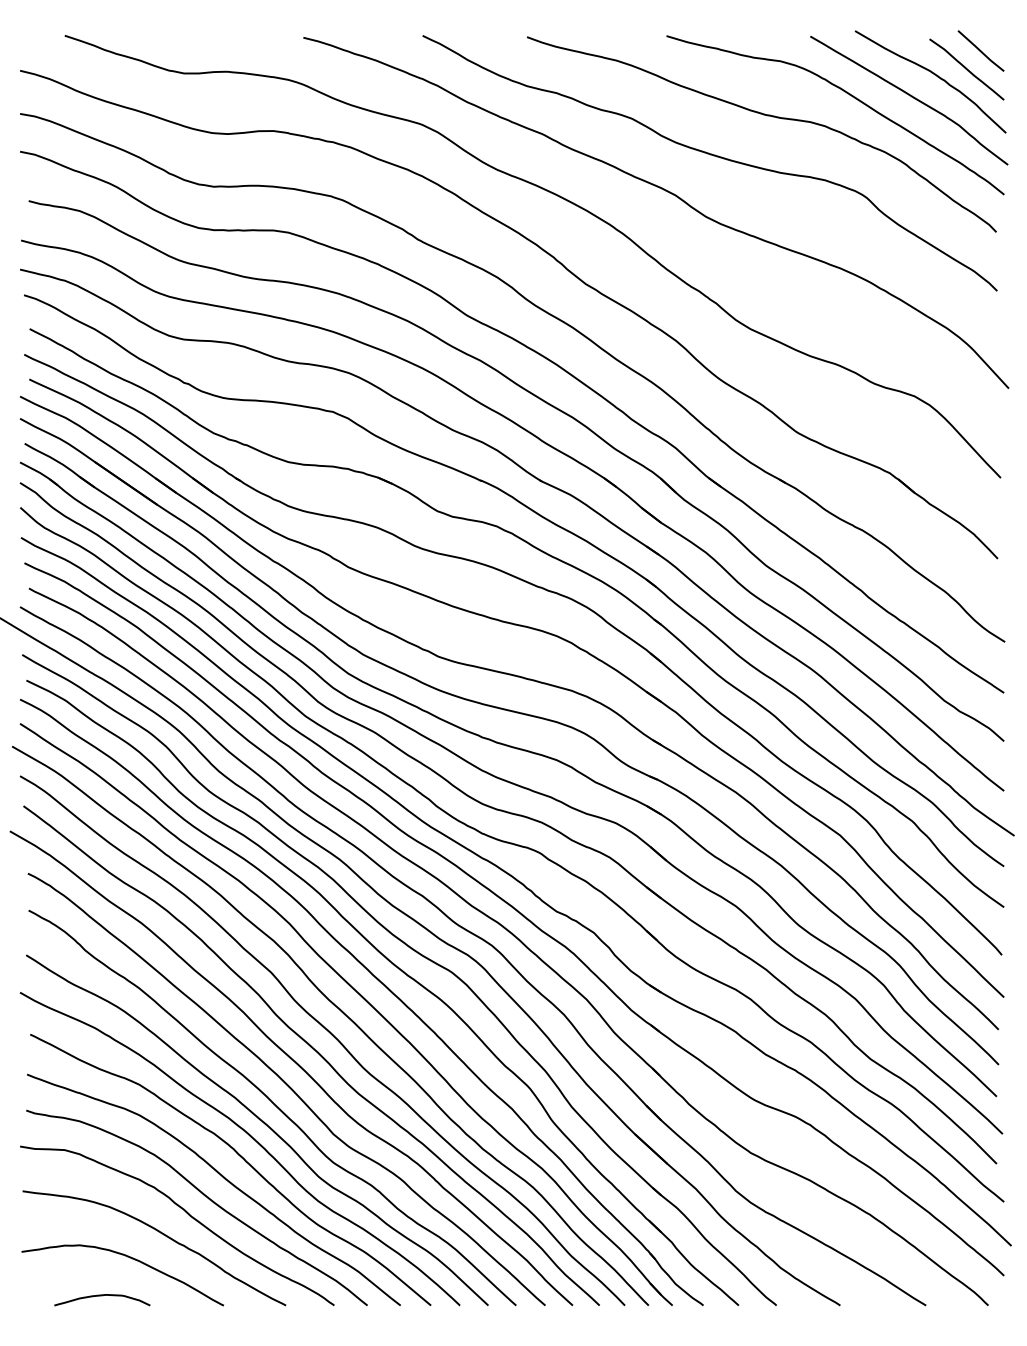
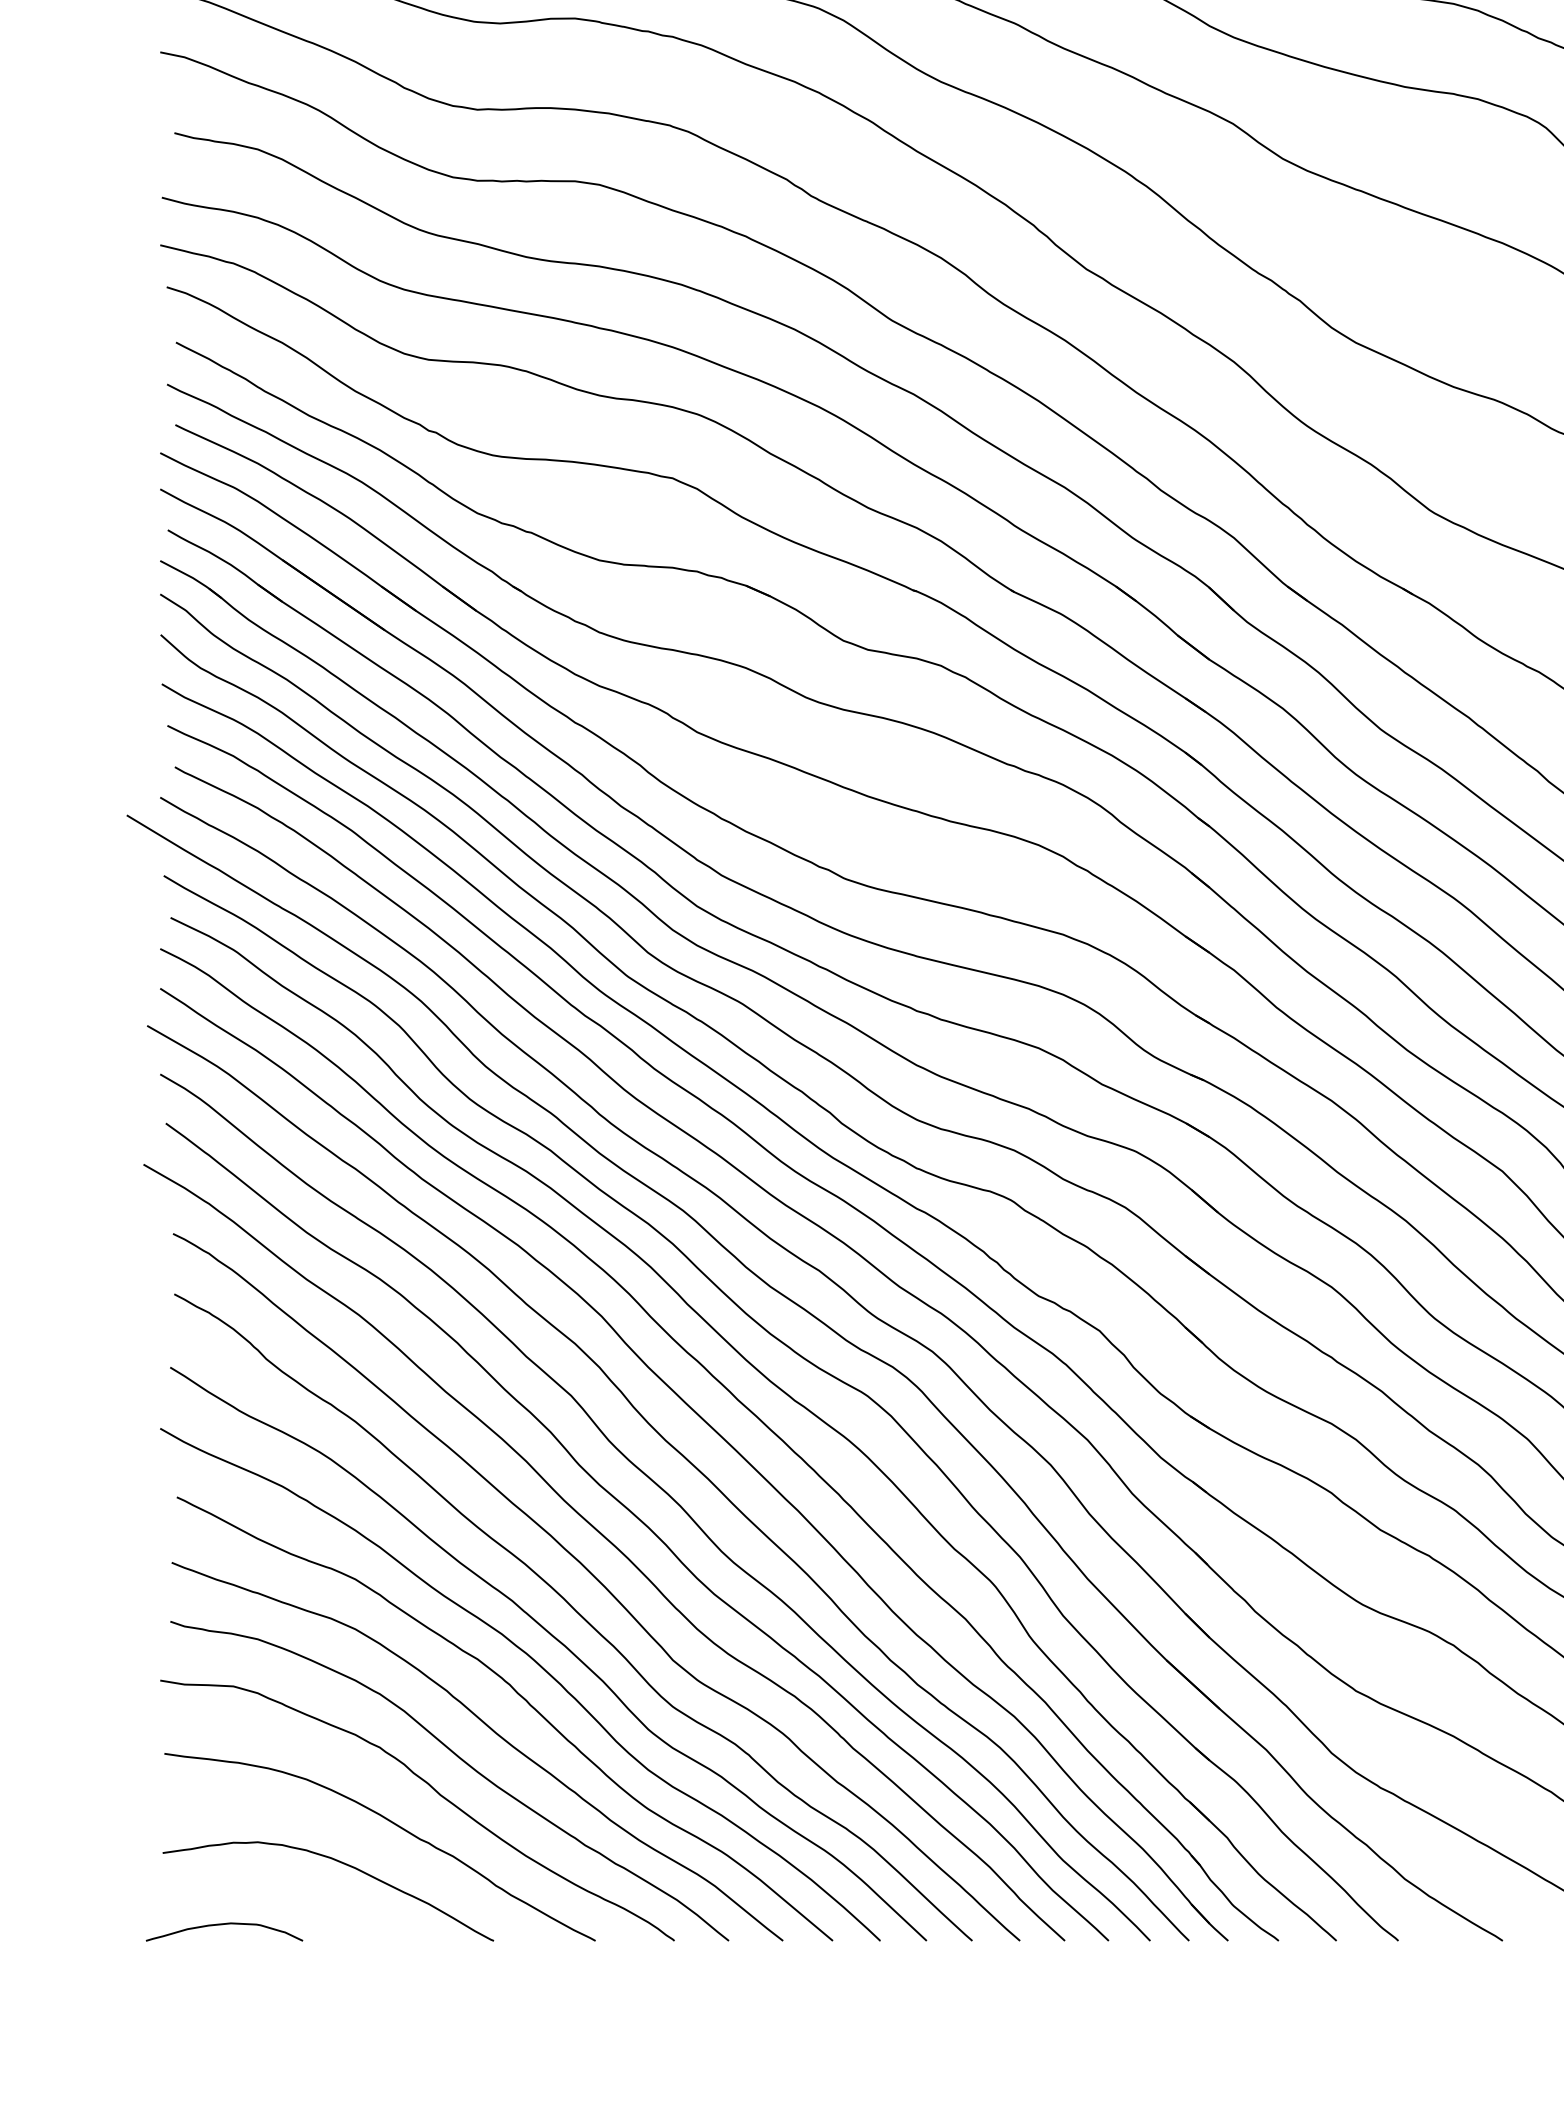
curve: (102, 1296) -> (224, 1926), moved

